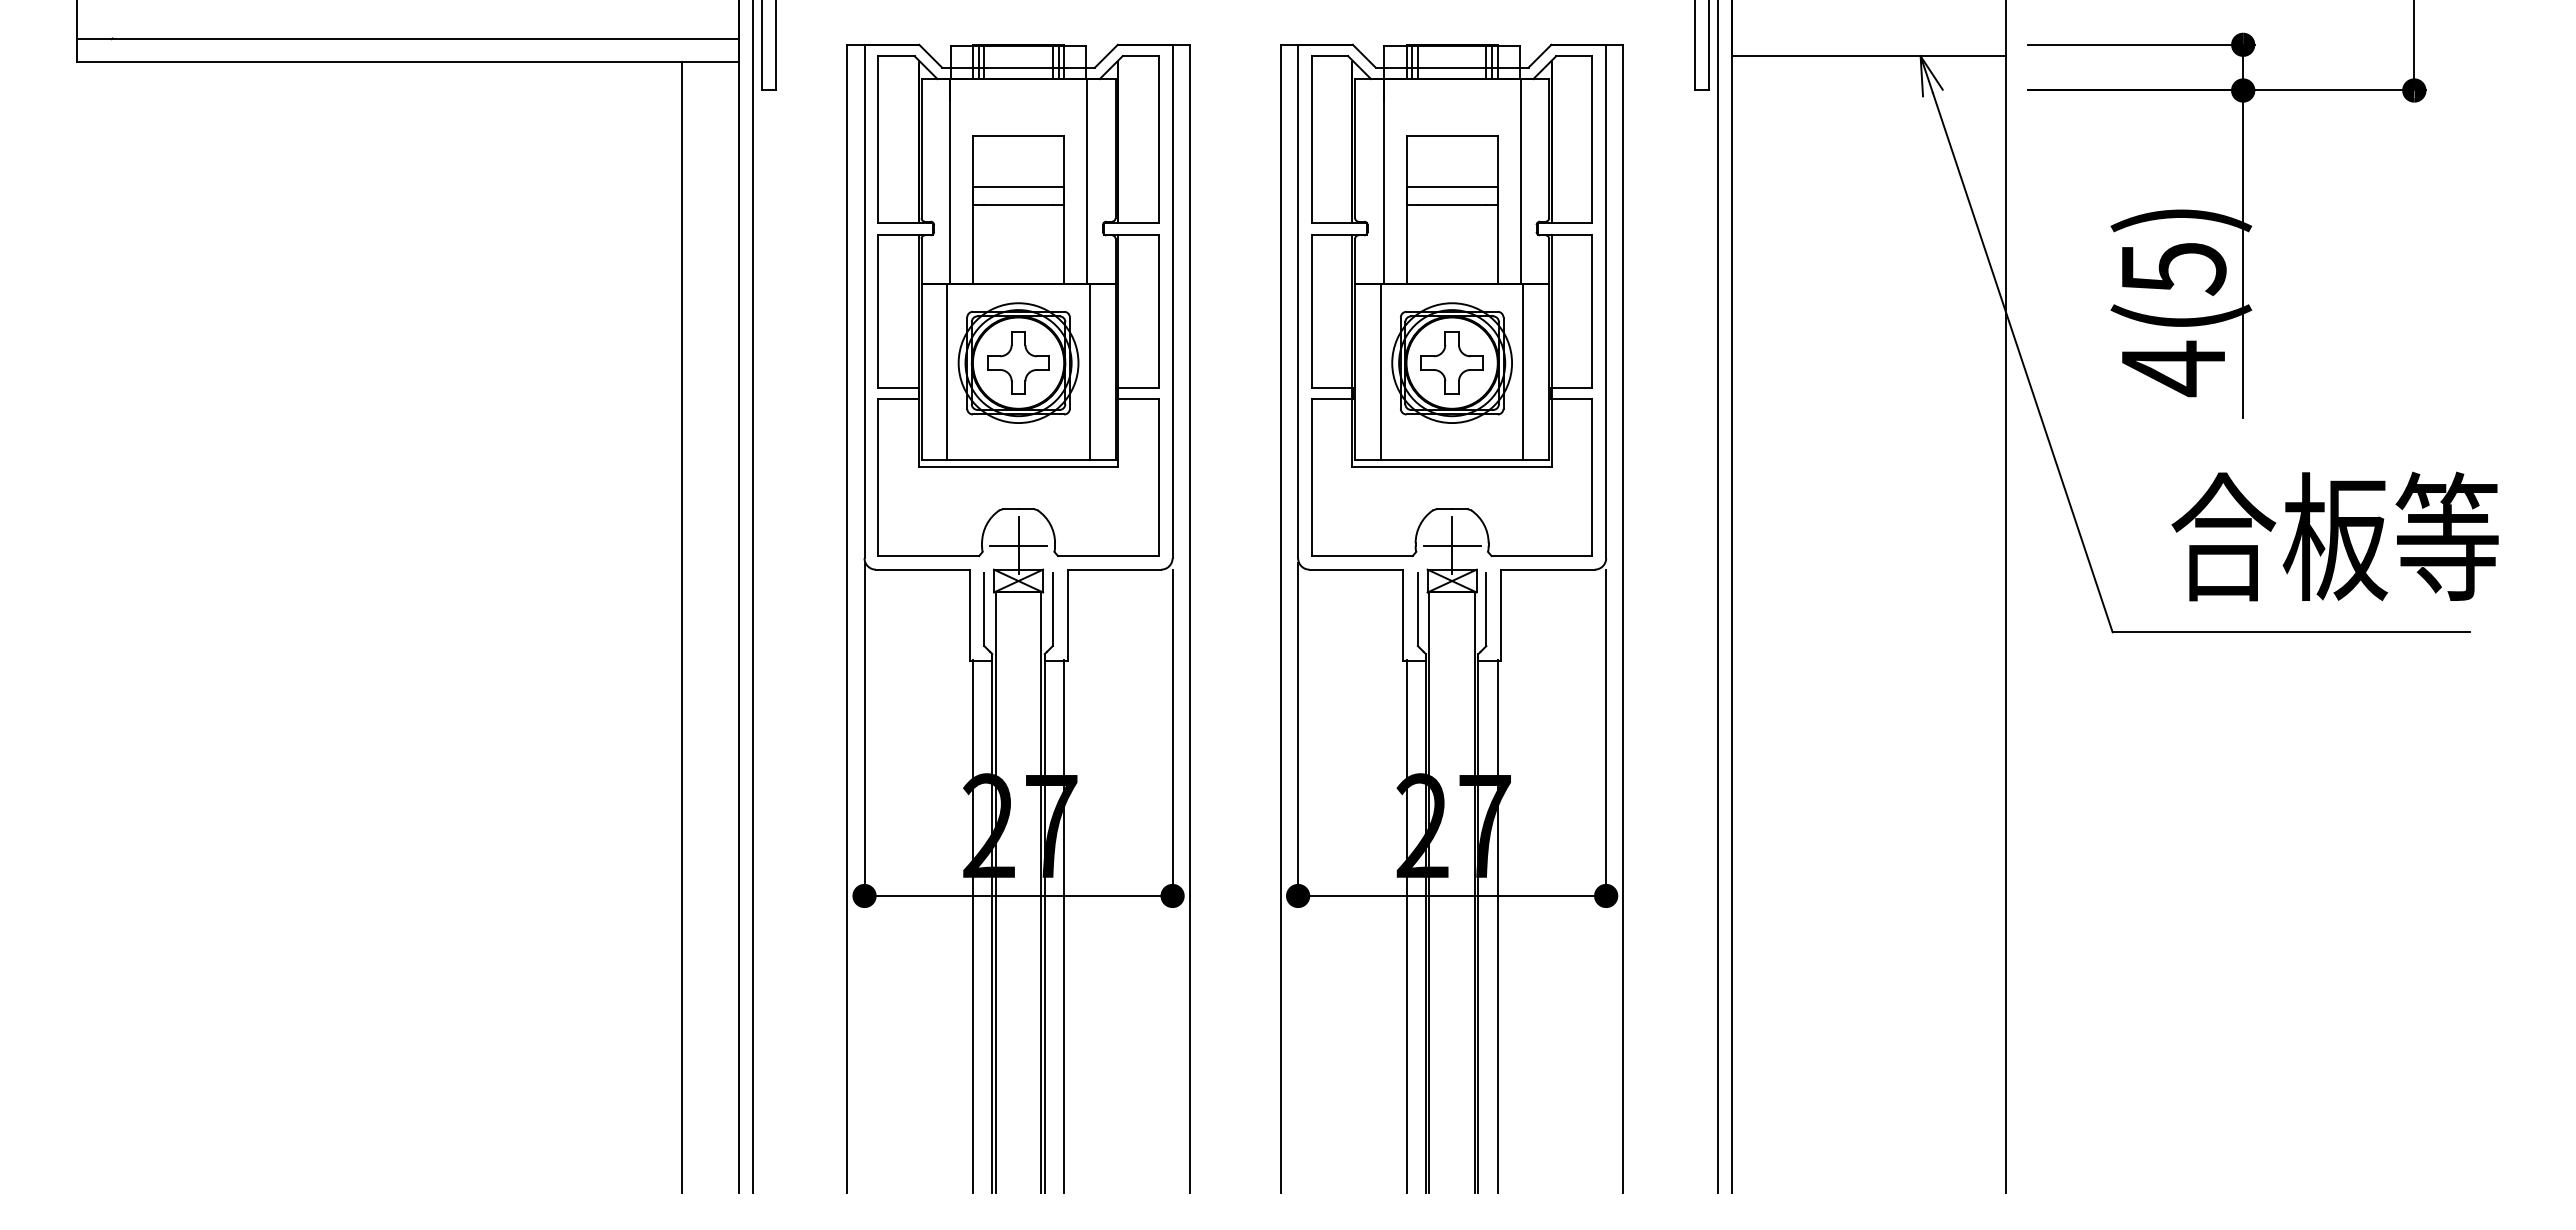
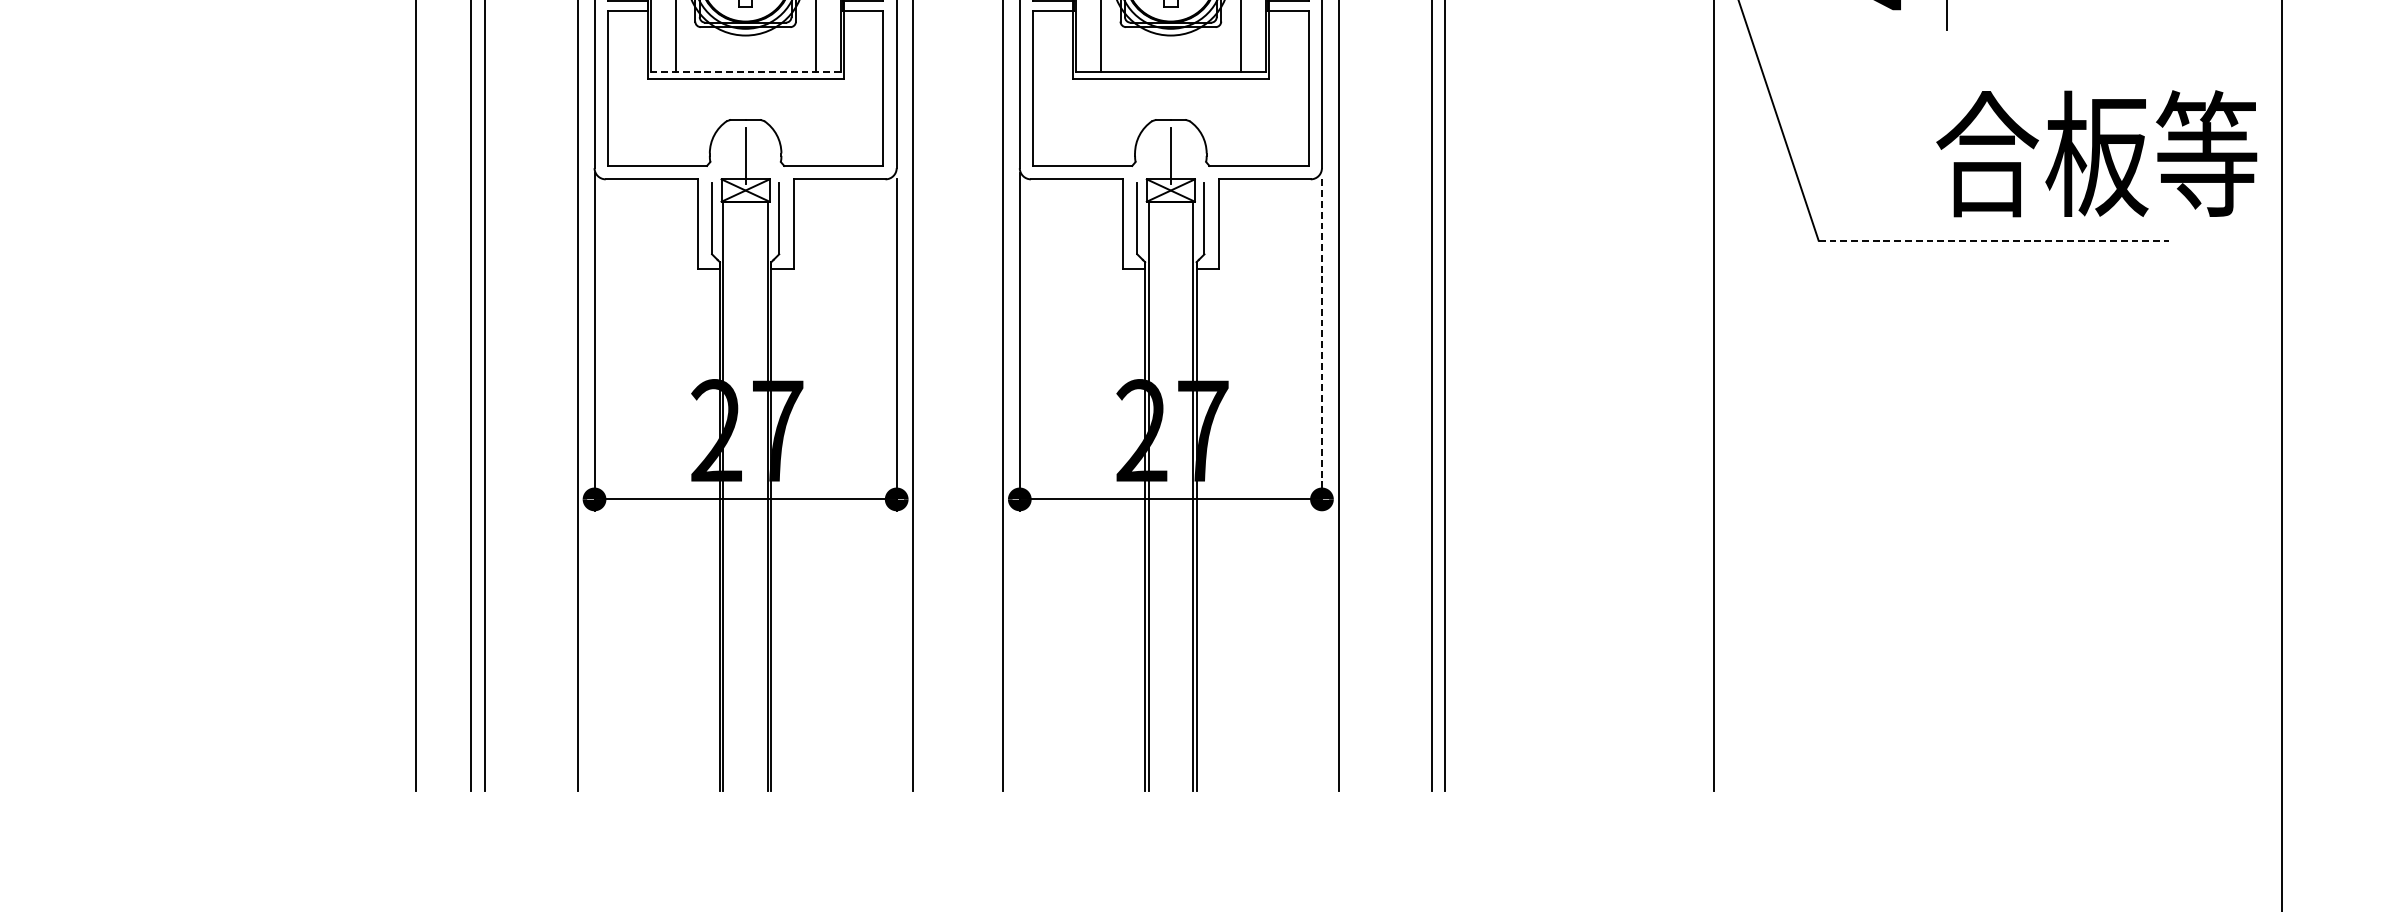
line: (1018, 460) -> (745, 72), solid -> dashed
text: (2334, 536) -> (2096, 153), moved
line: (1018, 545) -> (745, 155), removed
line: (1451, 545) -> (1170, 155), removed
line: (2291, 632) -> (1994, 240), solid -> dashed
line: (1606, 738) -> (1322, 344), solid -> dashed
line: (972, 926) -> (700, 529), removed
line: (1064, 926) -> (790, 529), removed
line: (1406, 926) -> (1126, 529), removed
line: (1497, 926) -> (1215, 529), removed

